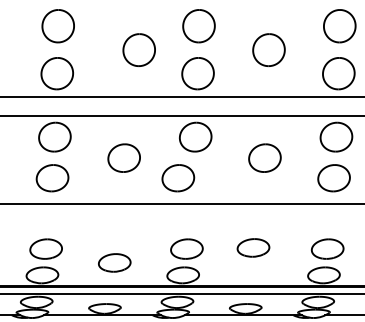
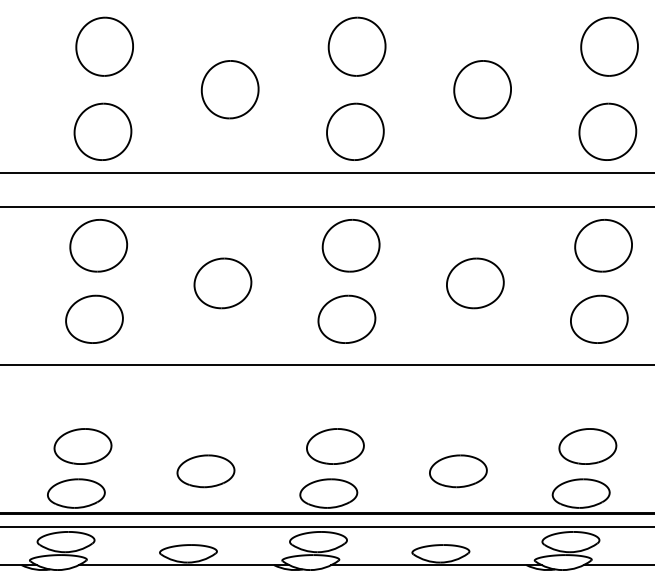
part: (138, 49) -> (228, 88), moved
part: (178, 178) -> (347, 319), moved
part: (253, 247) -> (458, 470), moved

